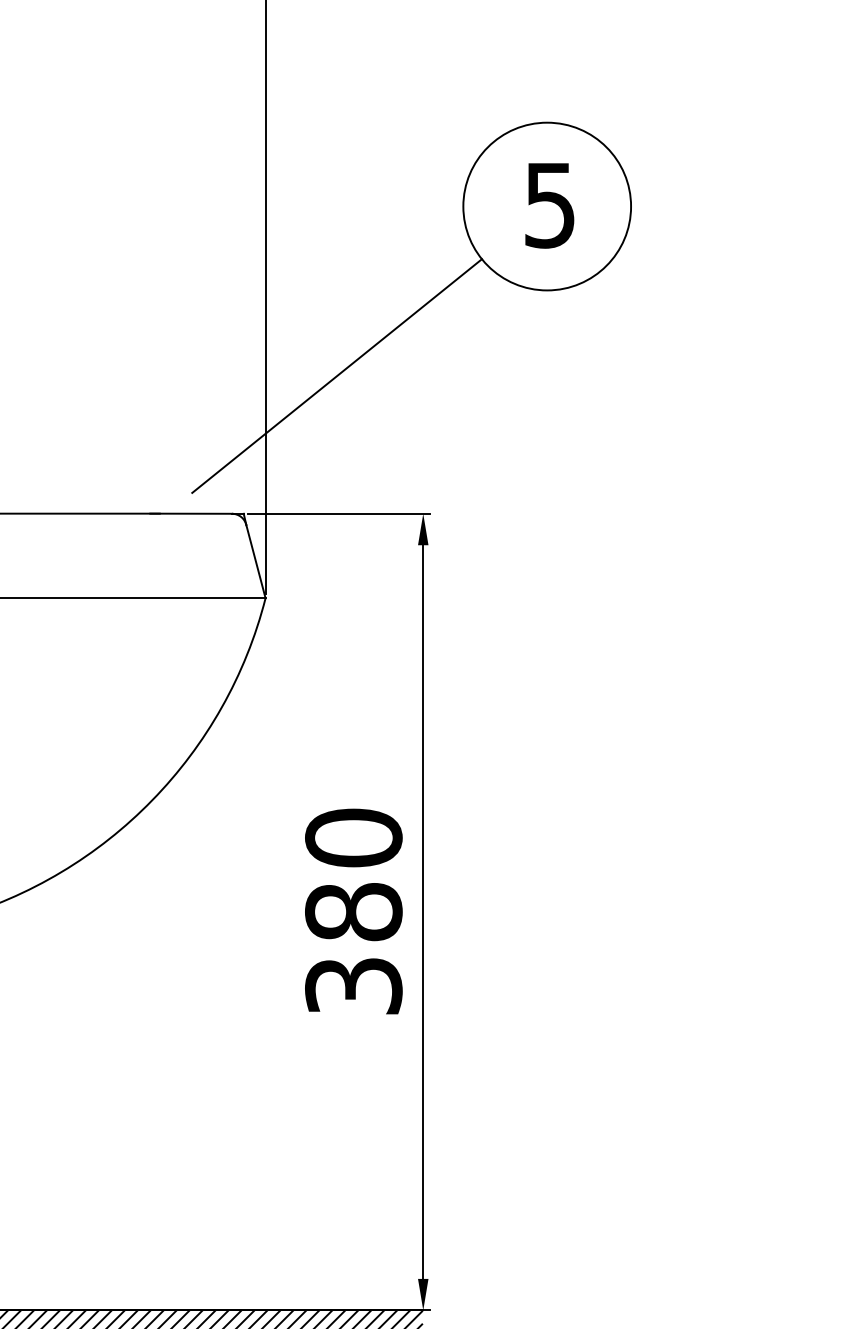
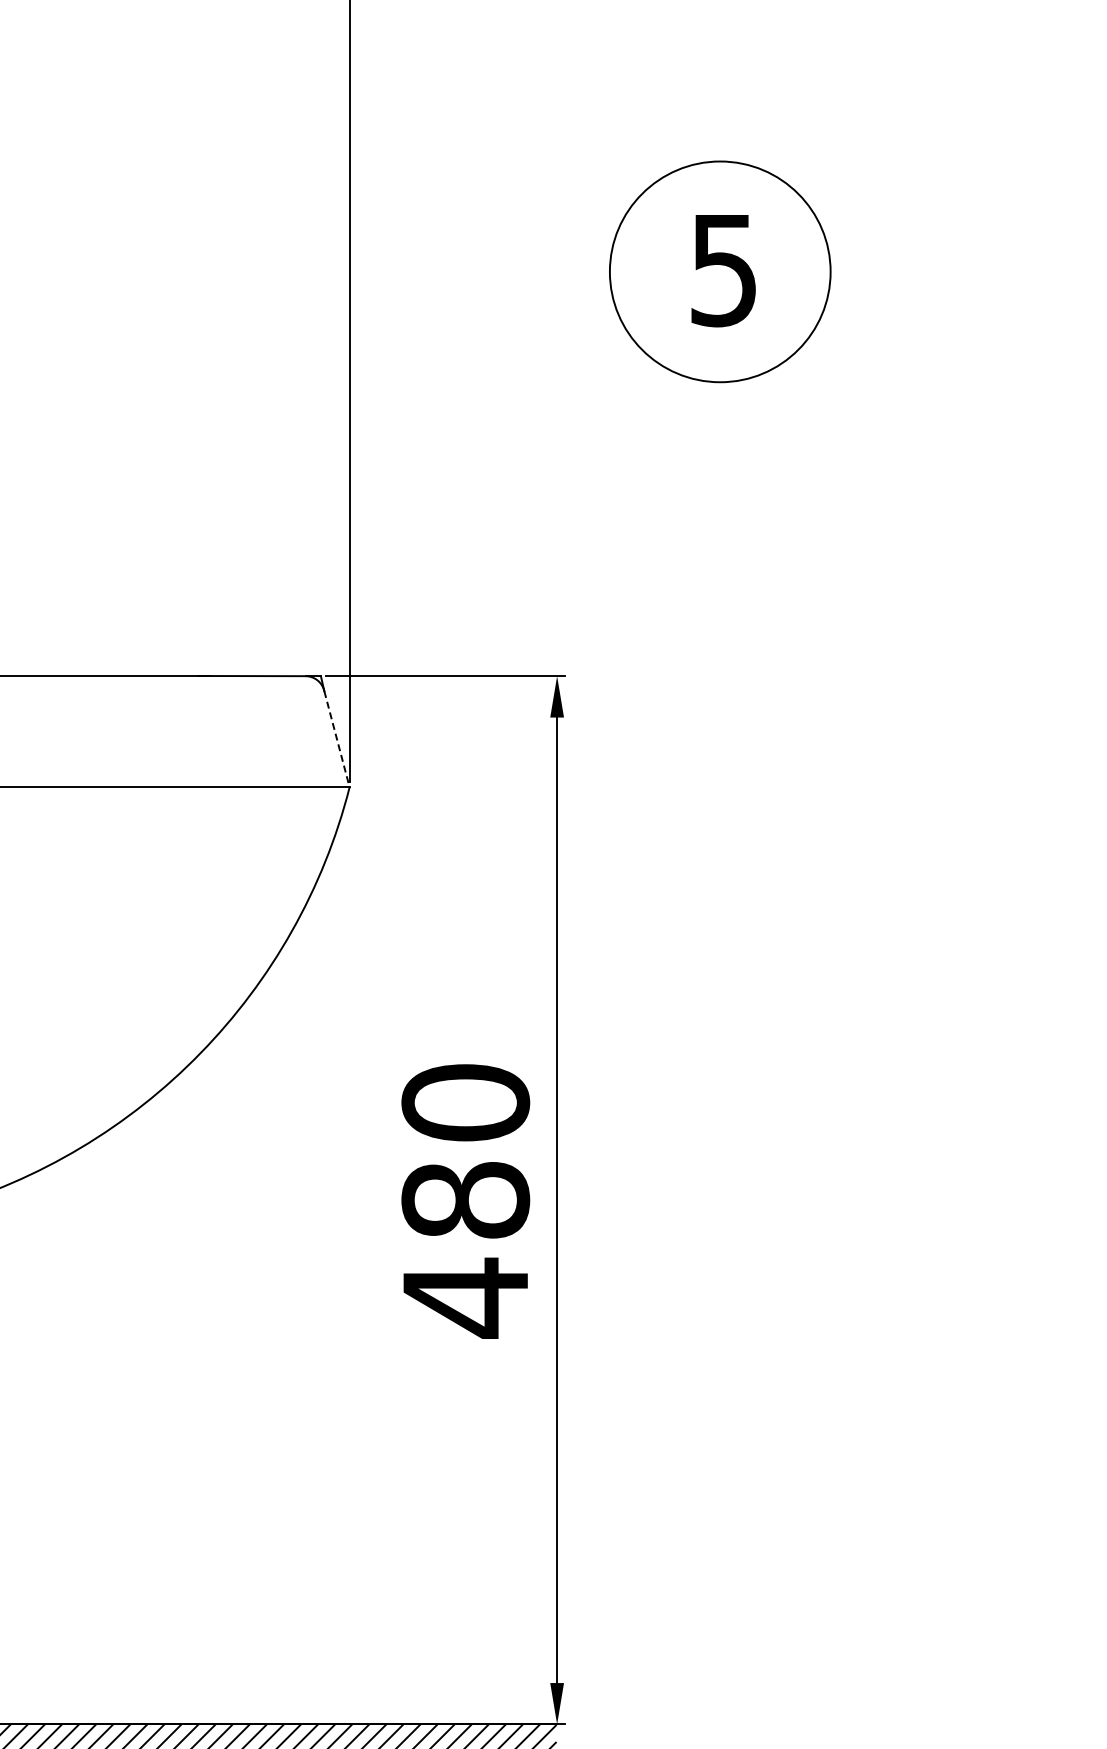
line: (336, 375) -> (443, 494), removed
line: (255, 561) -> (336, 739), solid -> dashed
text: (353, 985) -> (465, 1297), 380 -> 480

